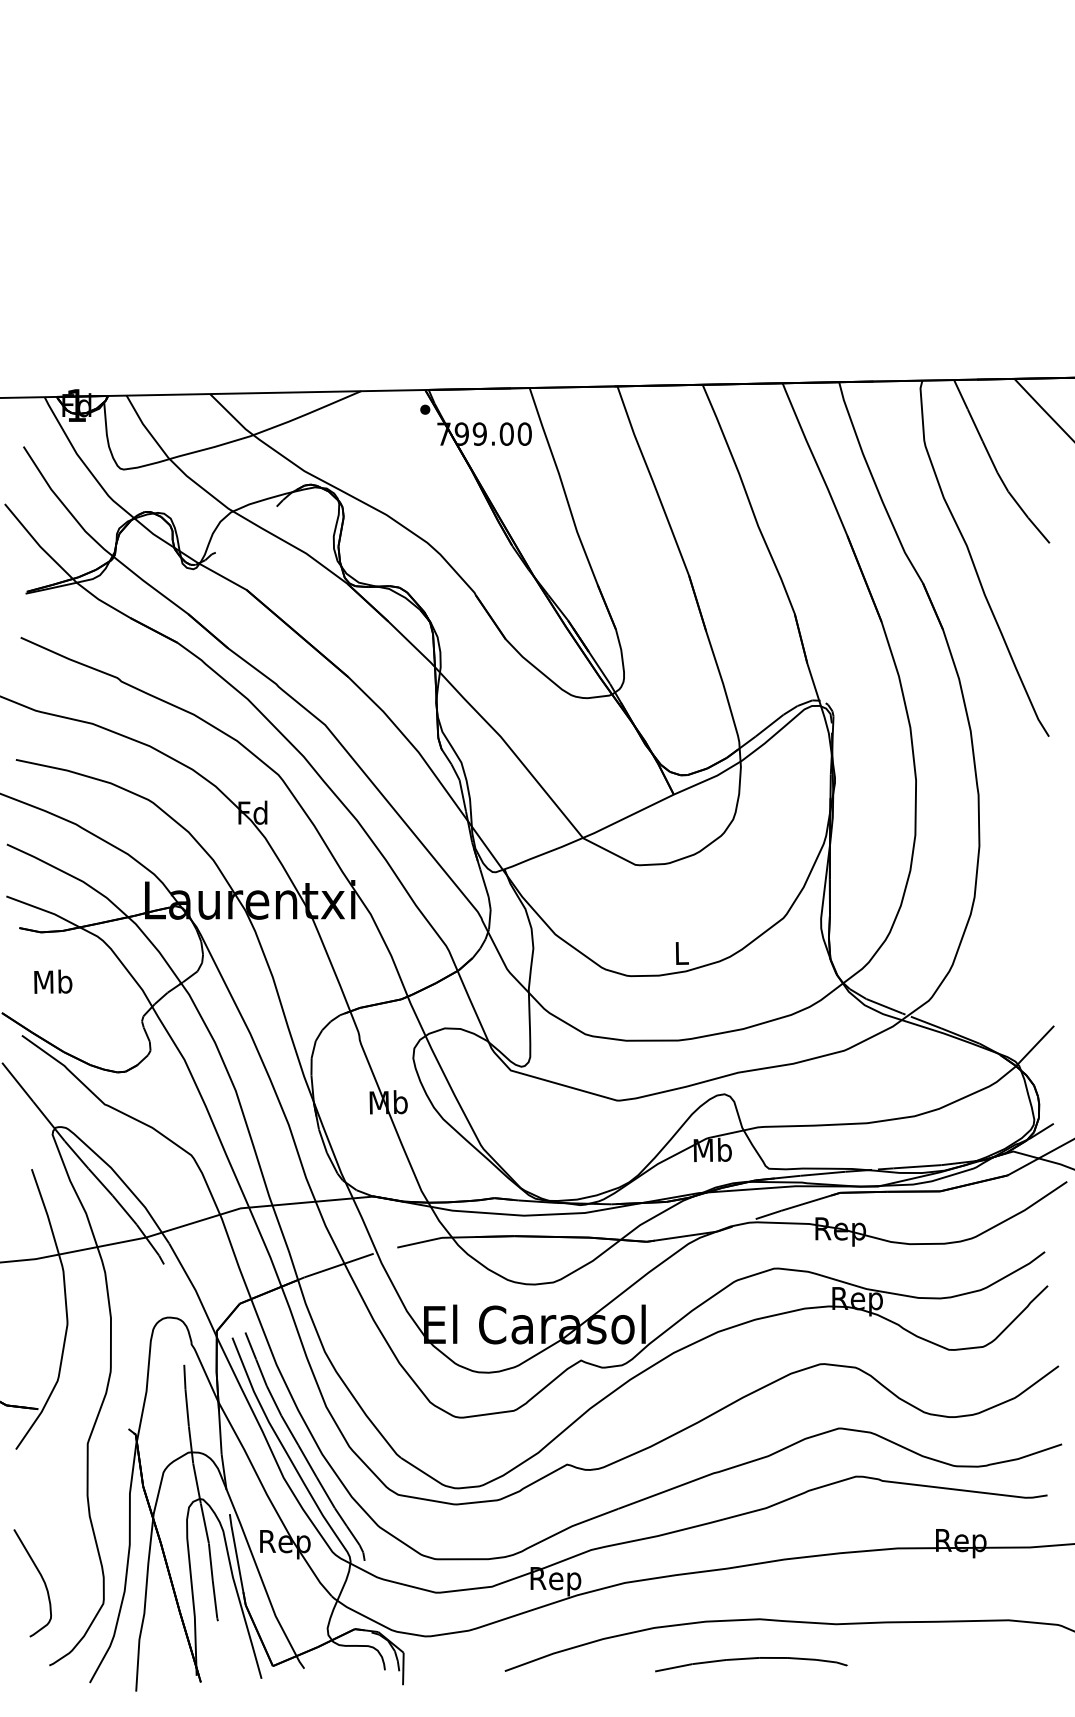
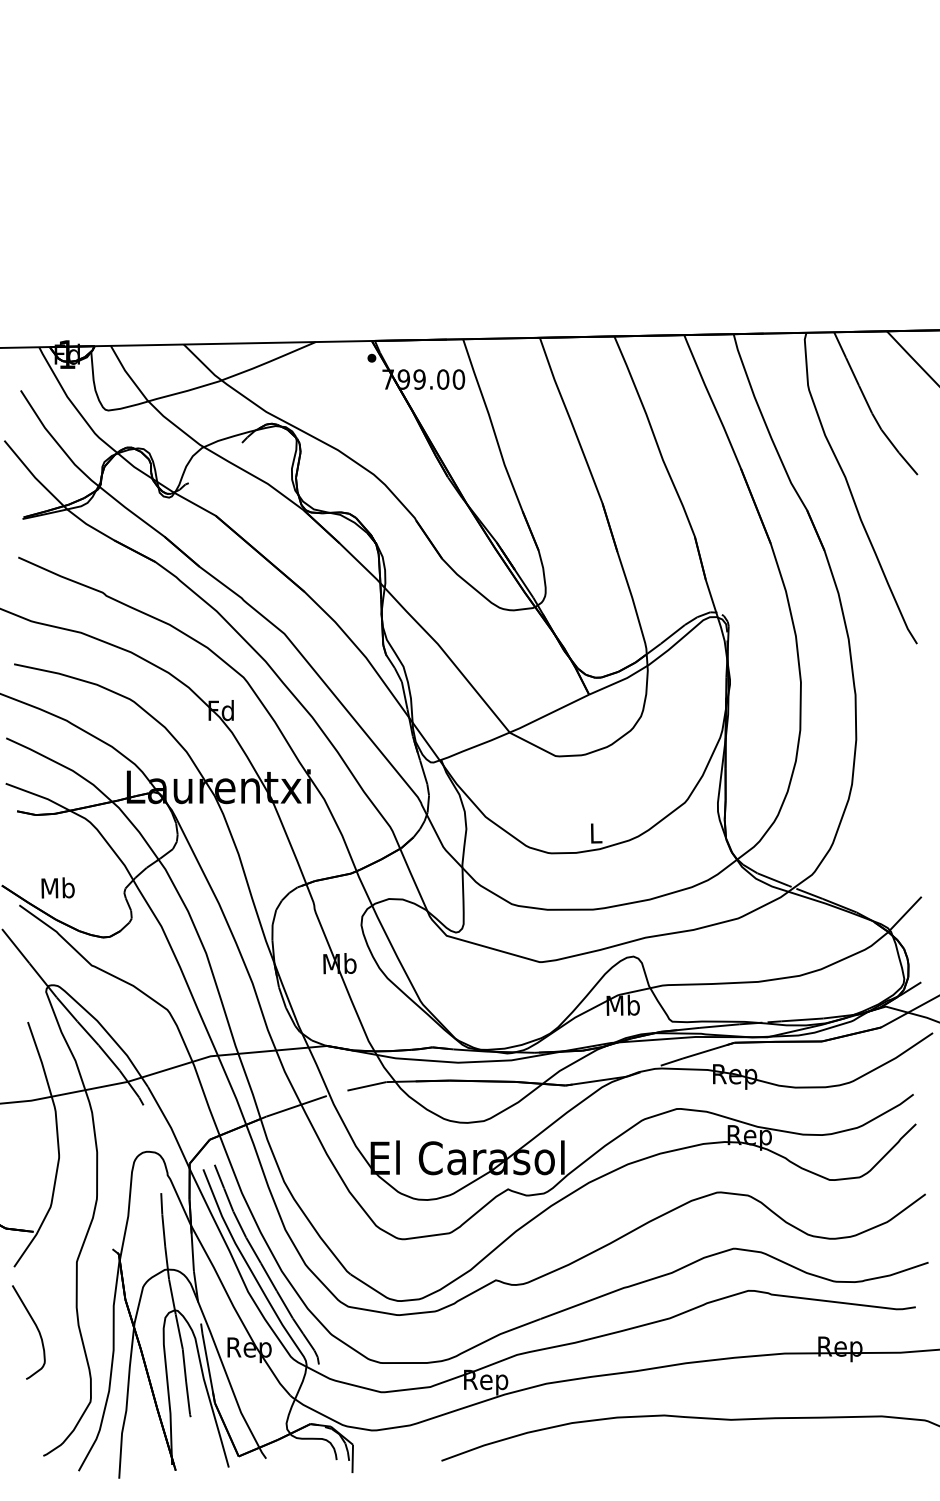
text: (53, 981) -> (58, 887), moved
curve: (41, 1578) -> (36, 1328), moved
curve: (751, 1659) -> (657, 1450), removed

